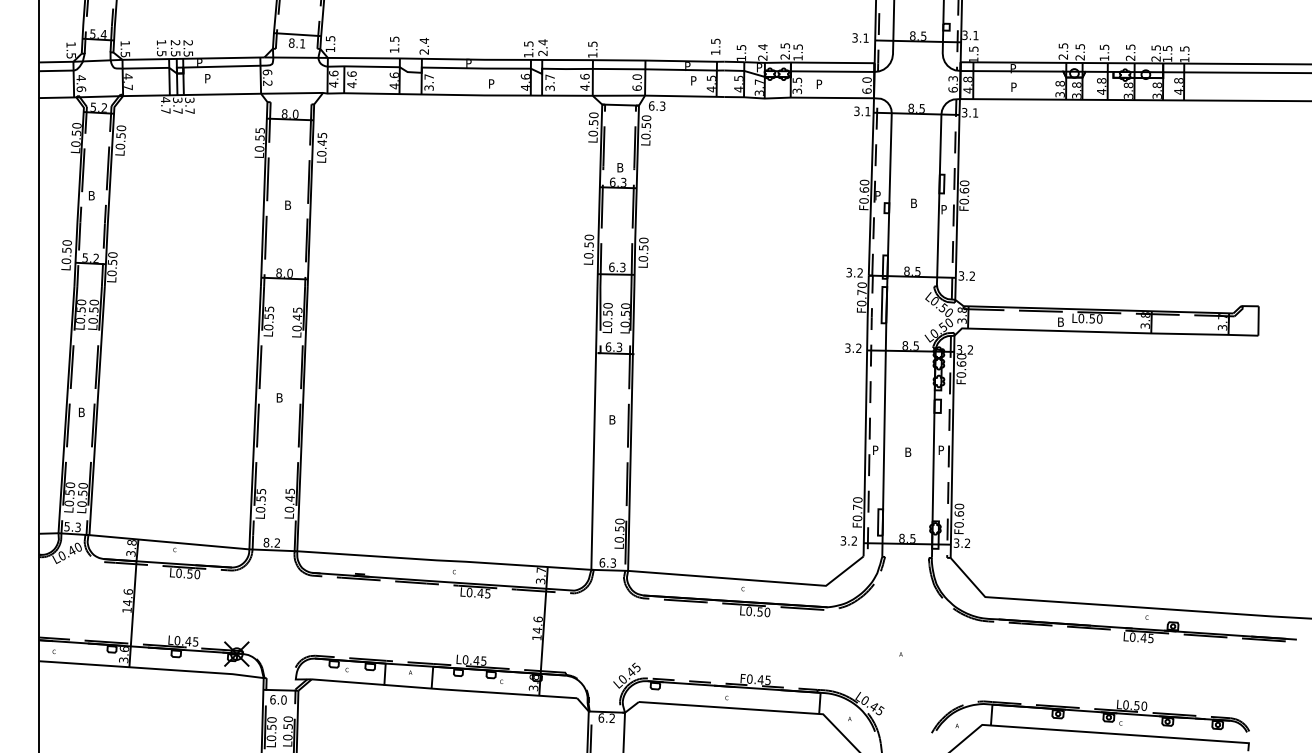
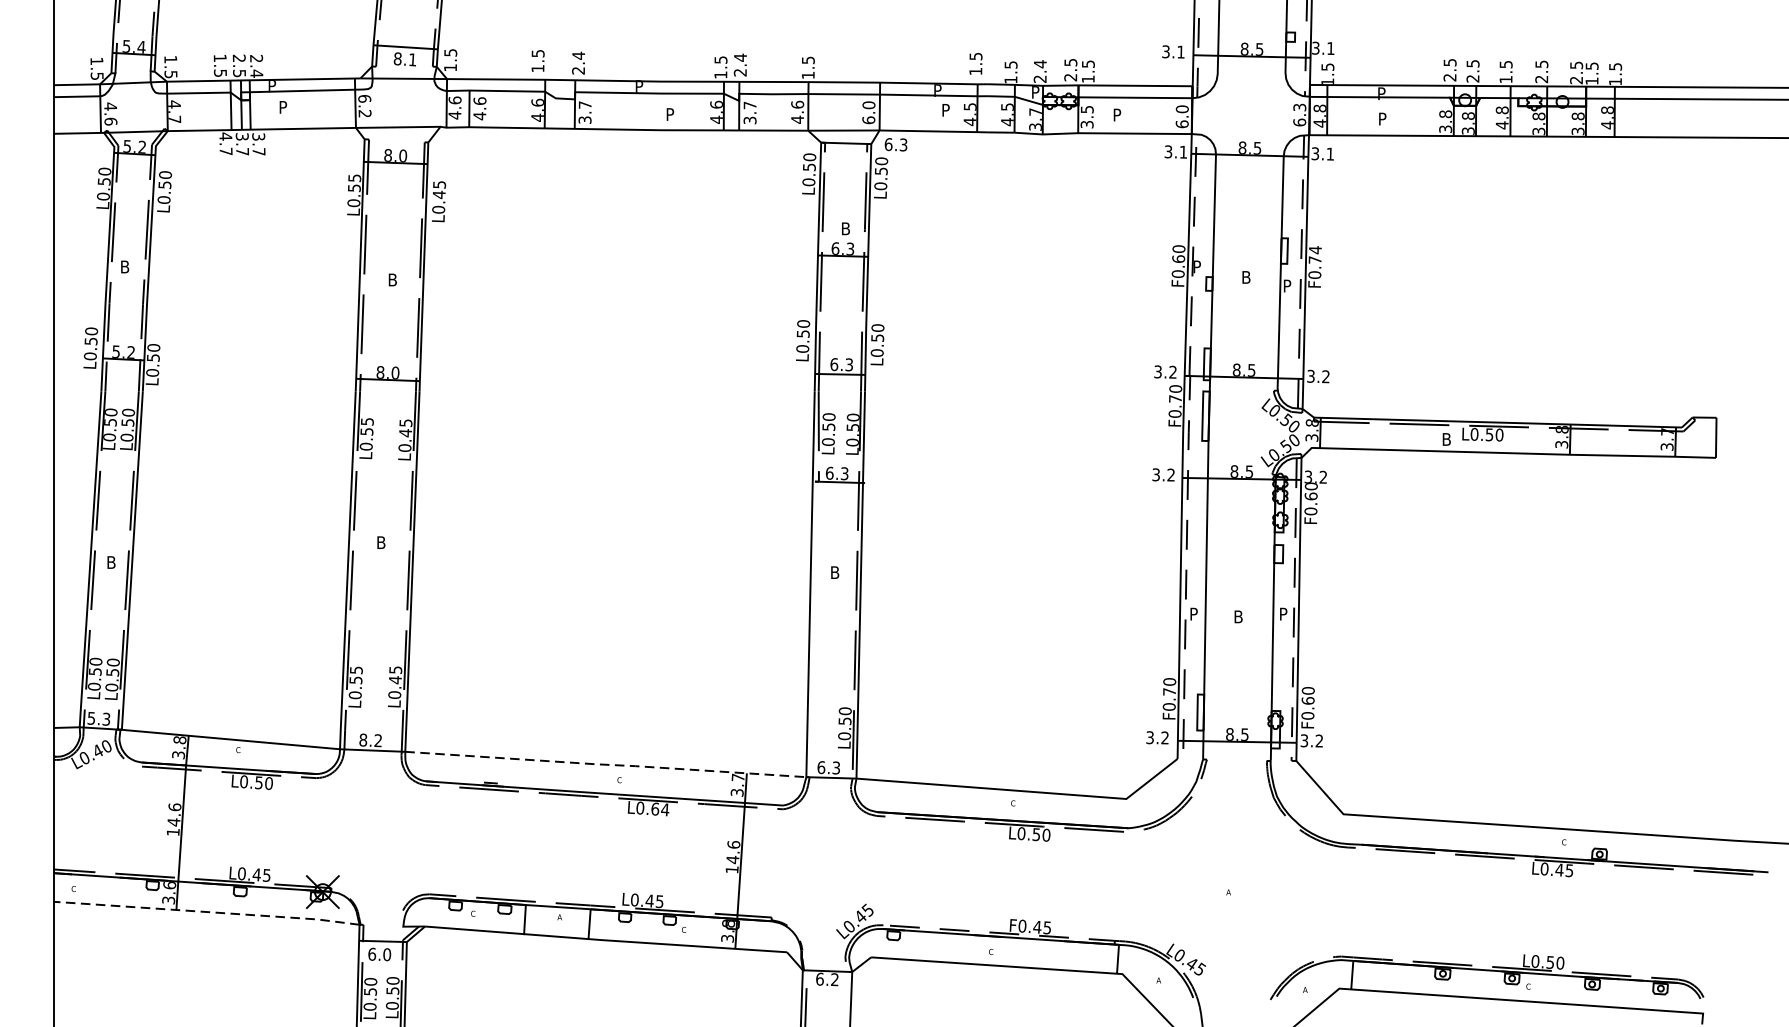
text: (187, 53) -> (255, 73), 2.5 -> 2.4
text: (964, 186) -> (1315, 254), F0.60 -> F0.74
line: (444, 560) -> (606, 764), solid -> dashed
text: (483, 593) -> (659, 809), L0.45 -> L0.64
line: (151, 668) -> (206, 911), solid -> dashed

